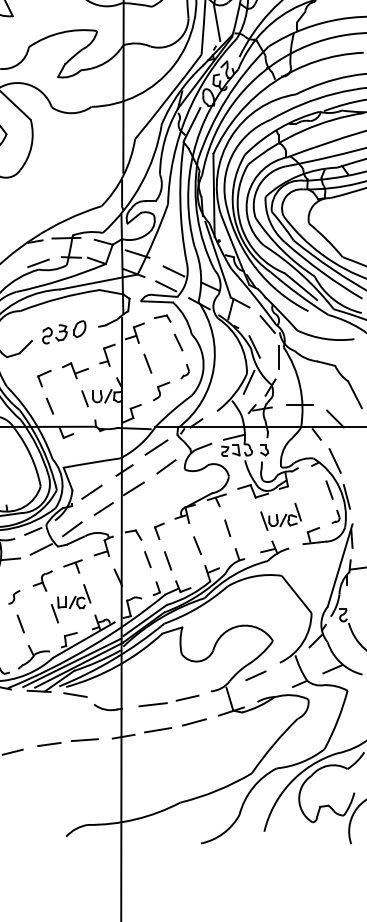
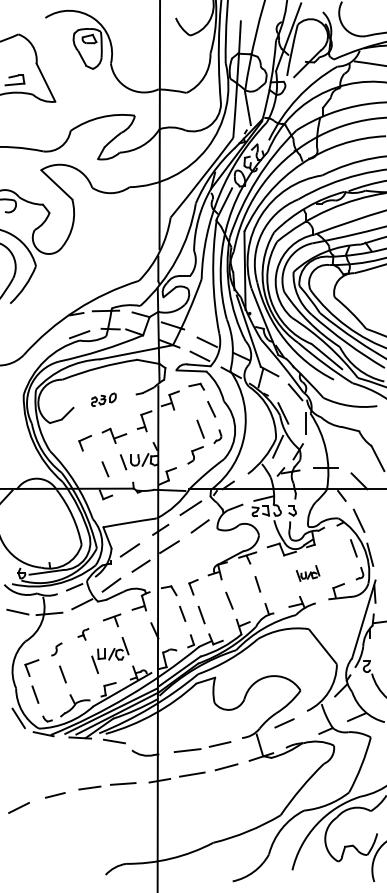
part: (63, 332) -> (103, 399), size x0.6
line: (147, 362) -> (200, 428), moved
line: (50, 406) -> (105, 469), moved
part: (280, 516) -> (307, 573), size x0.6
part: (42, 581) -> (83, 634), size x0.6

